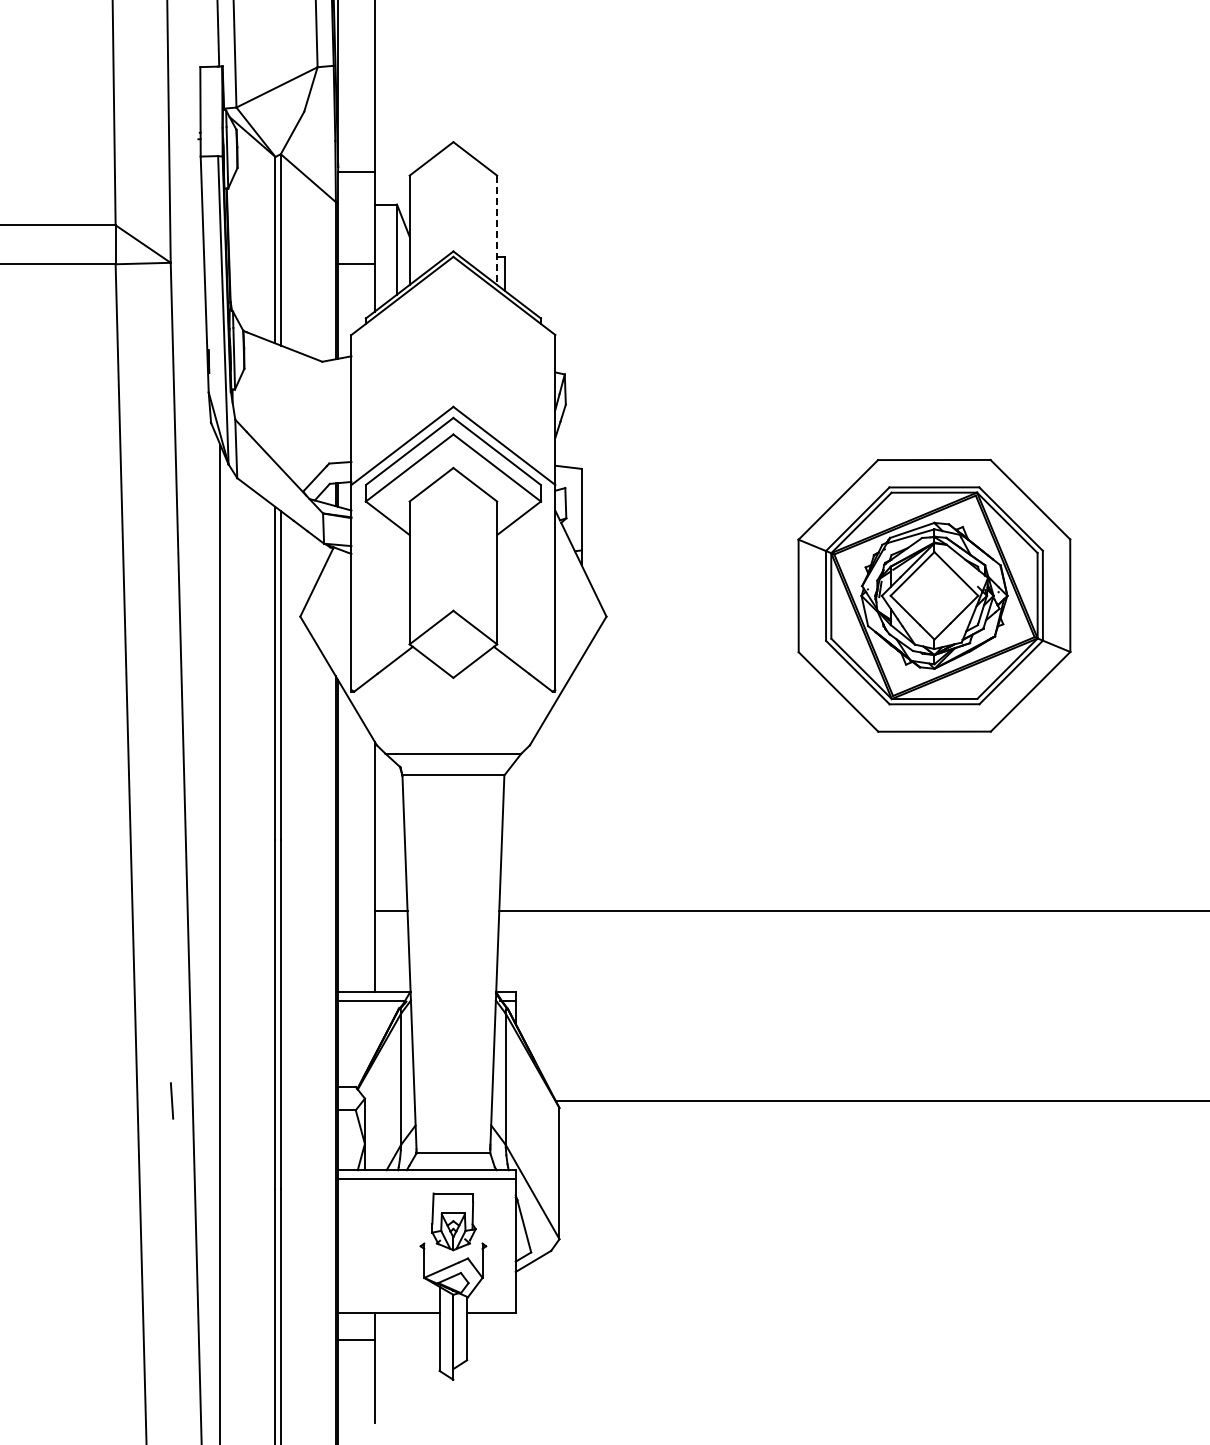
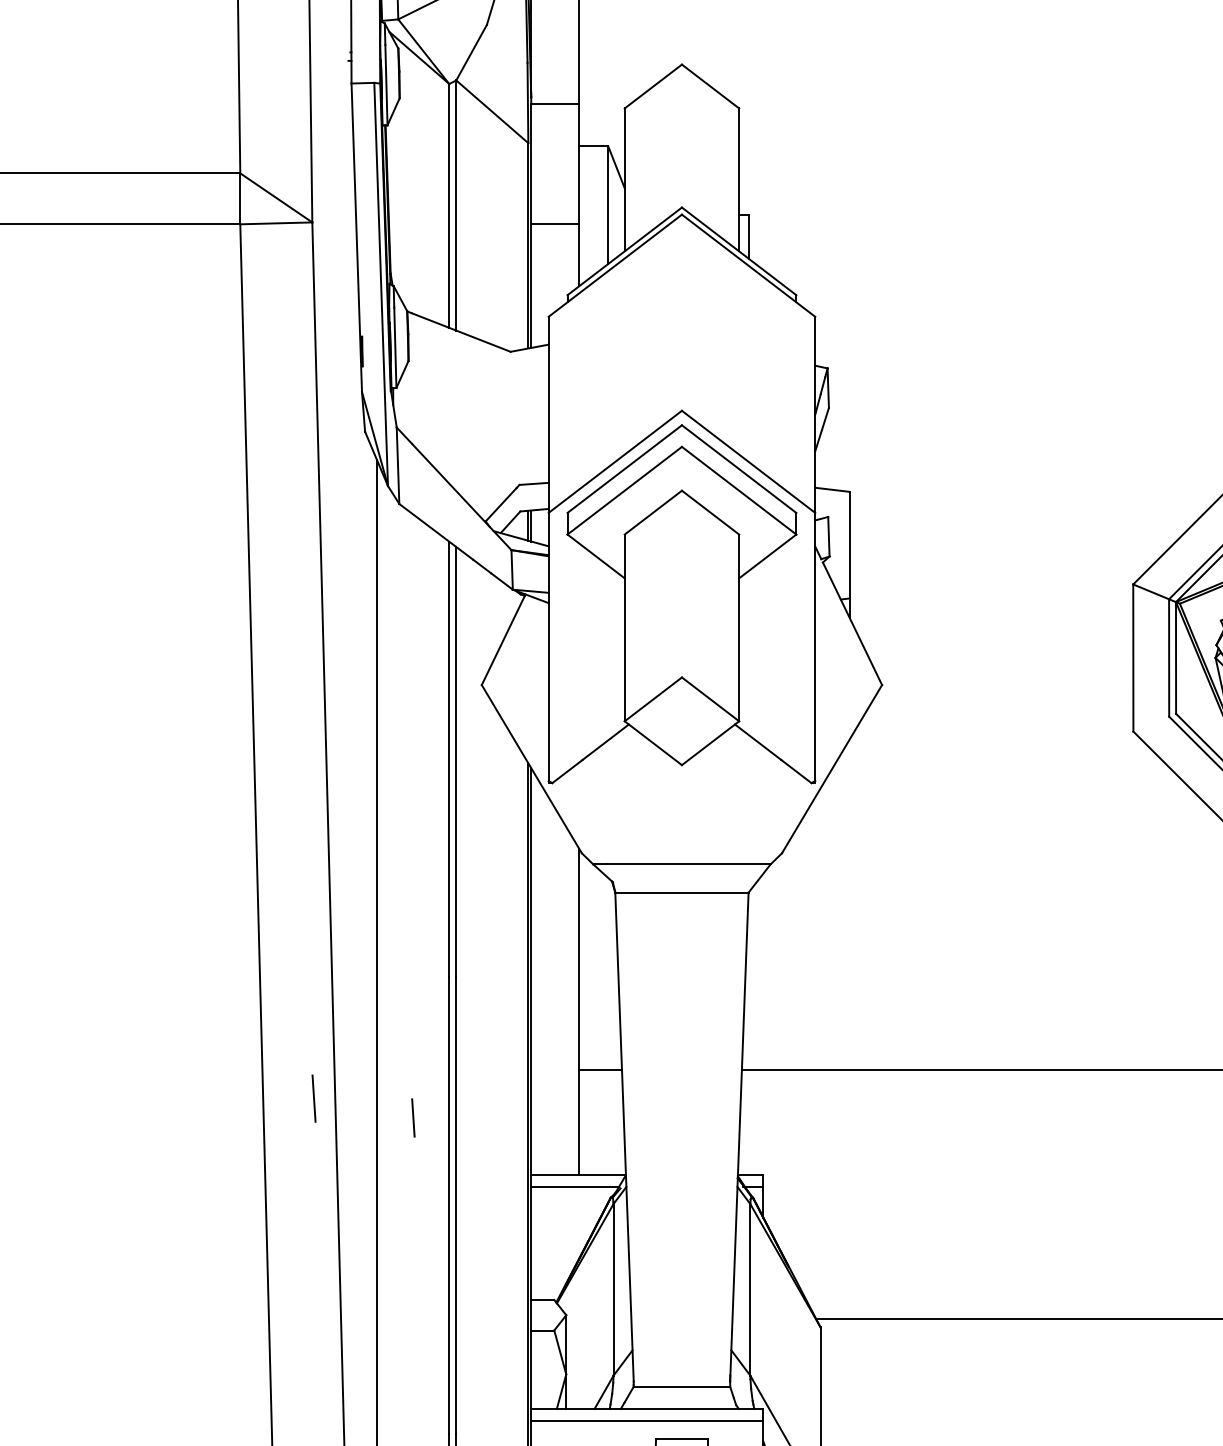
line: (497, 230) -> (739, 180), dashed -> solid
line: (247, 947) -> (412, 1117), added
line: (172, 1100) -> (314, 1098), moved

